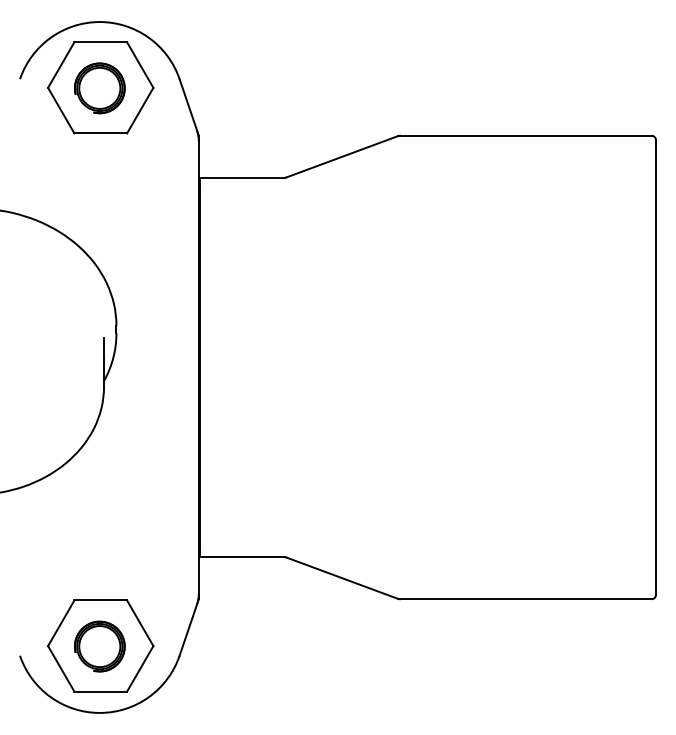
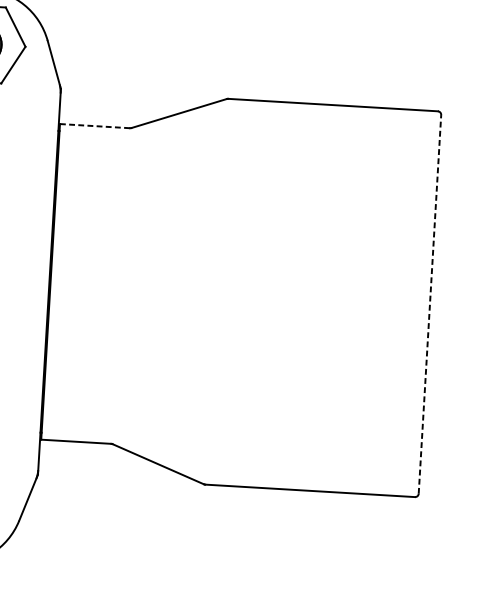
line: (242, 177) -> (95, 125), solid -> dashed
line: (655, 366) -> (429, 303), solid -> dashed

